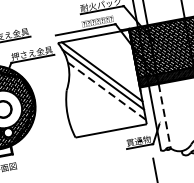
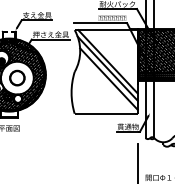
line: (107, 91) -> (109, 79), dashed -> solid
line: (165, 117) -> (154, 110), dashed -> solid

